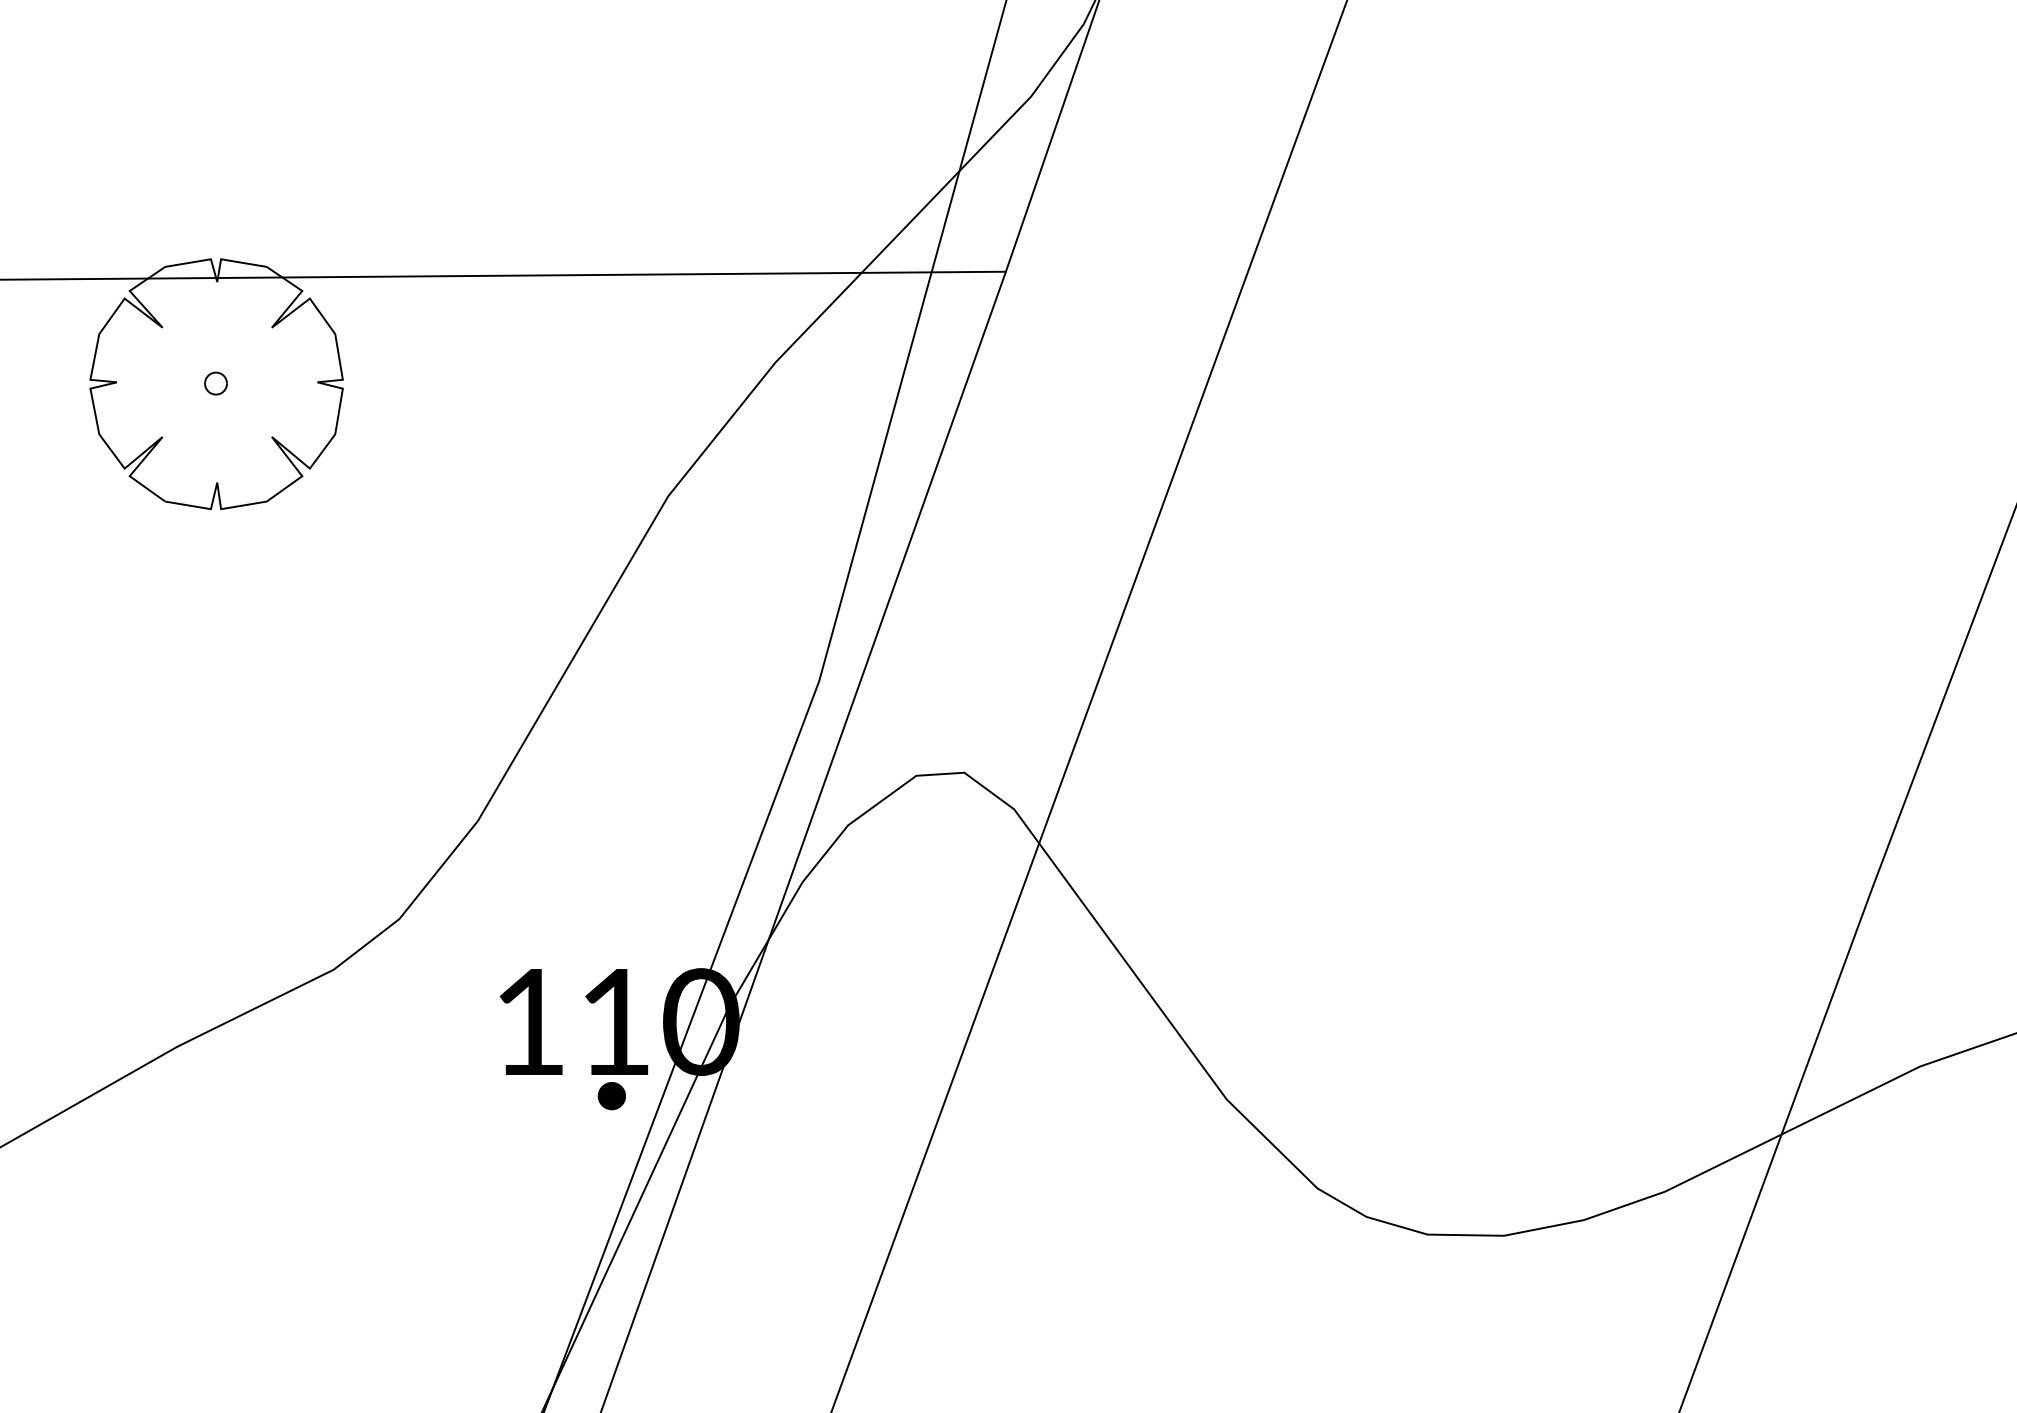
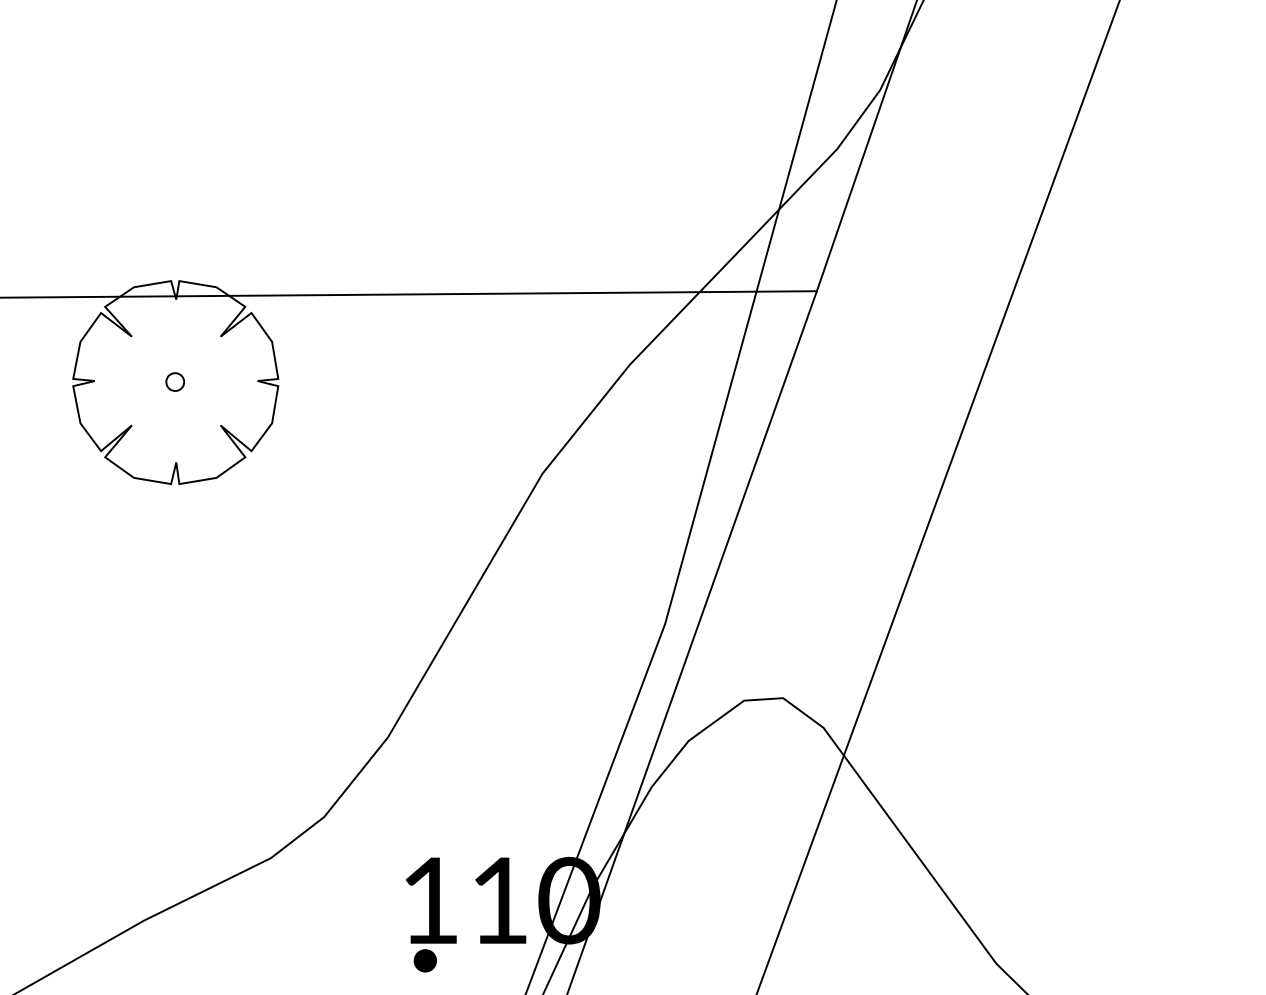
part: (611, 1096) -> (425, 961), moved

